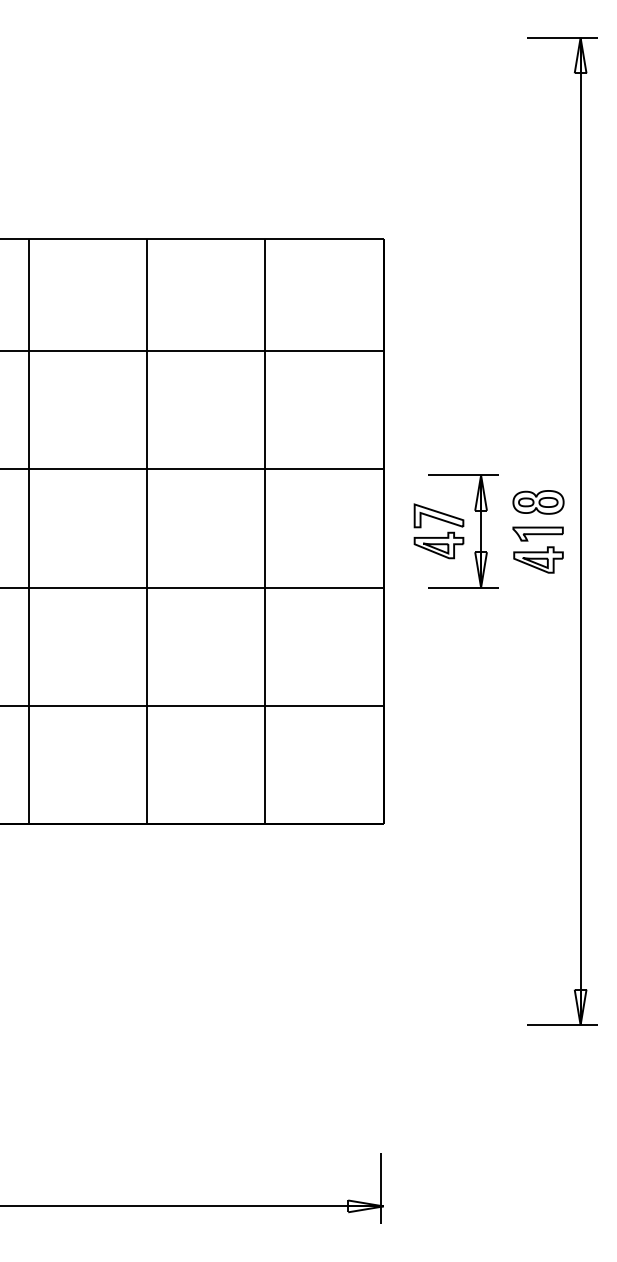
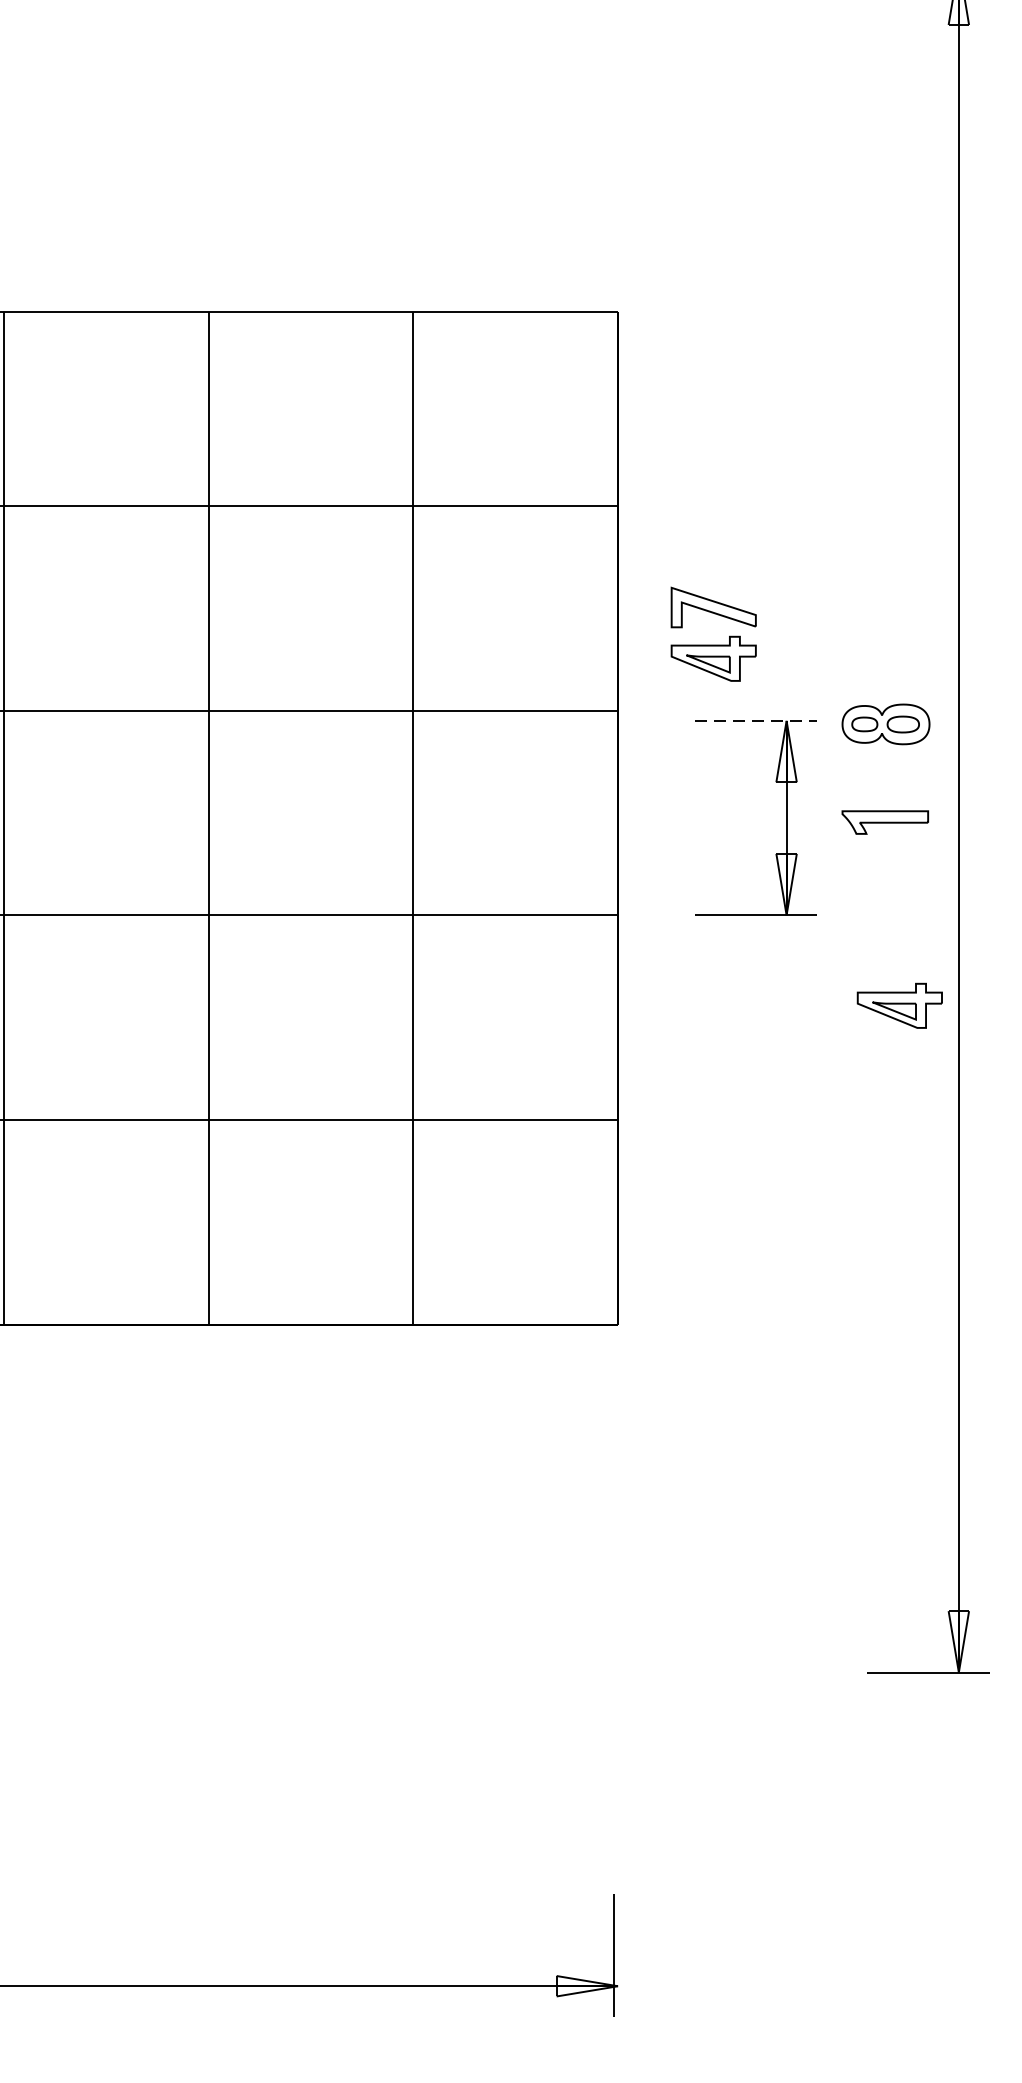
line: (463, 475) -> (756, 721), solid -> dashed
part: (538, 502) -> (885, 724), moved
part: (438, 531) -> (712, 634), moved
part: (538, 559) -> (899, 1004), moved

